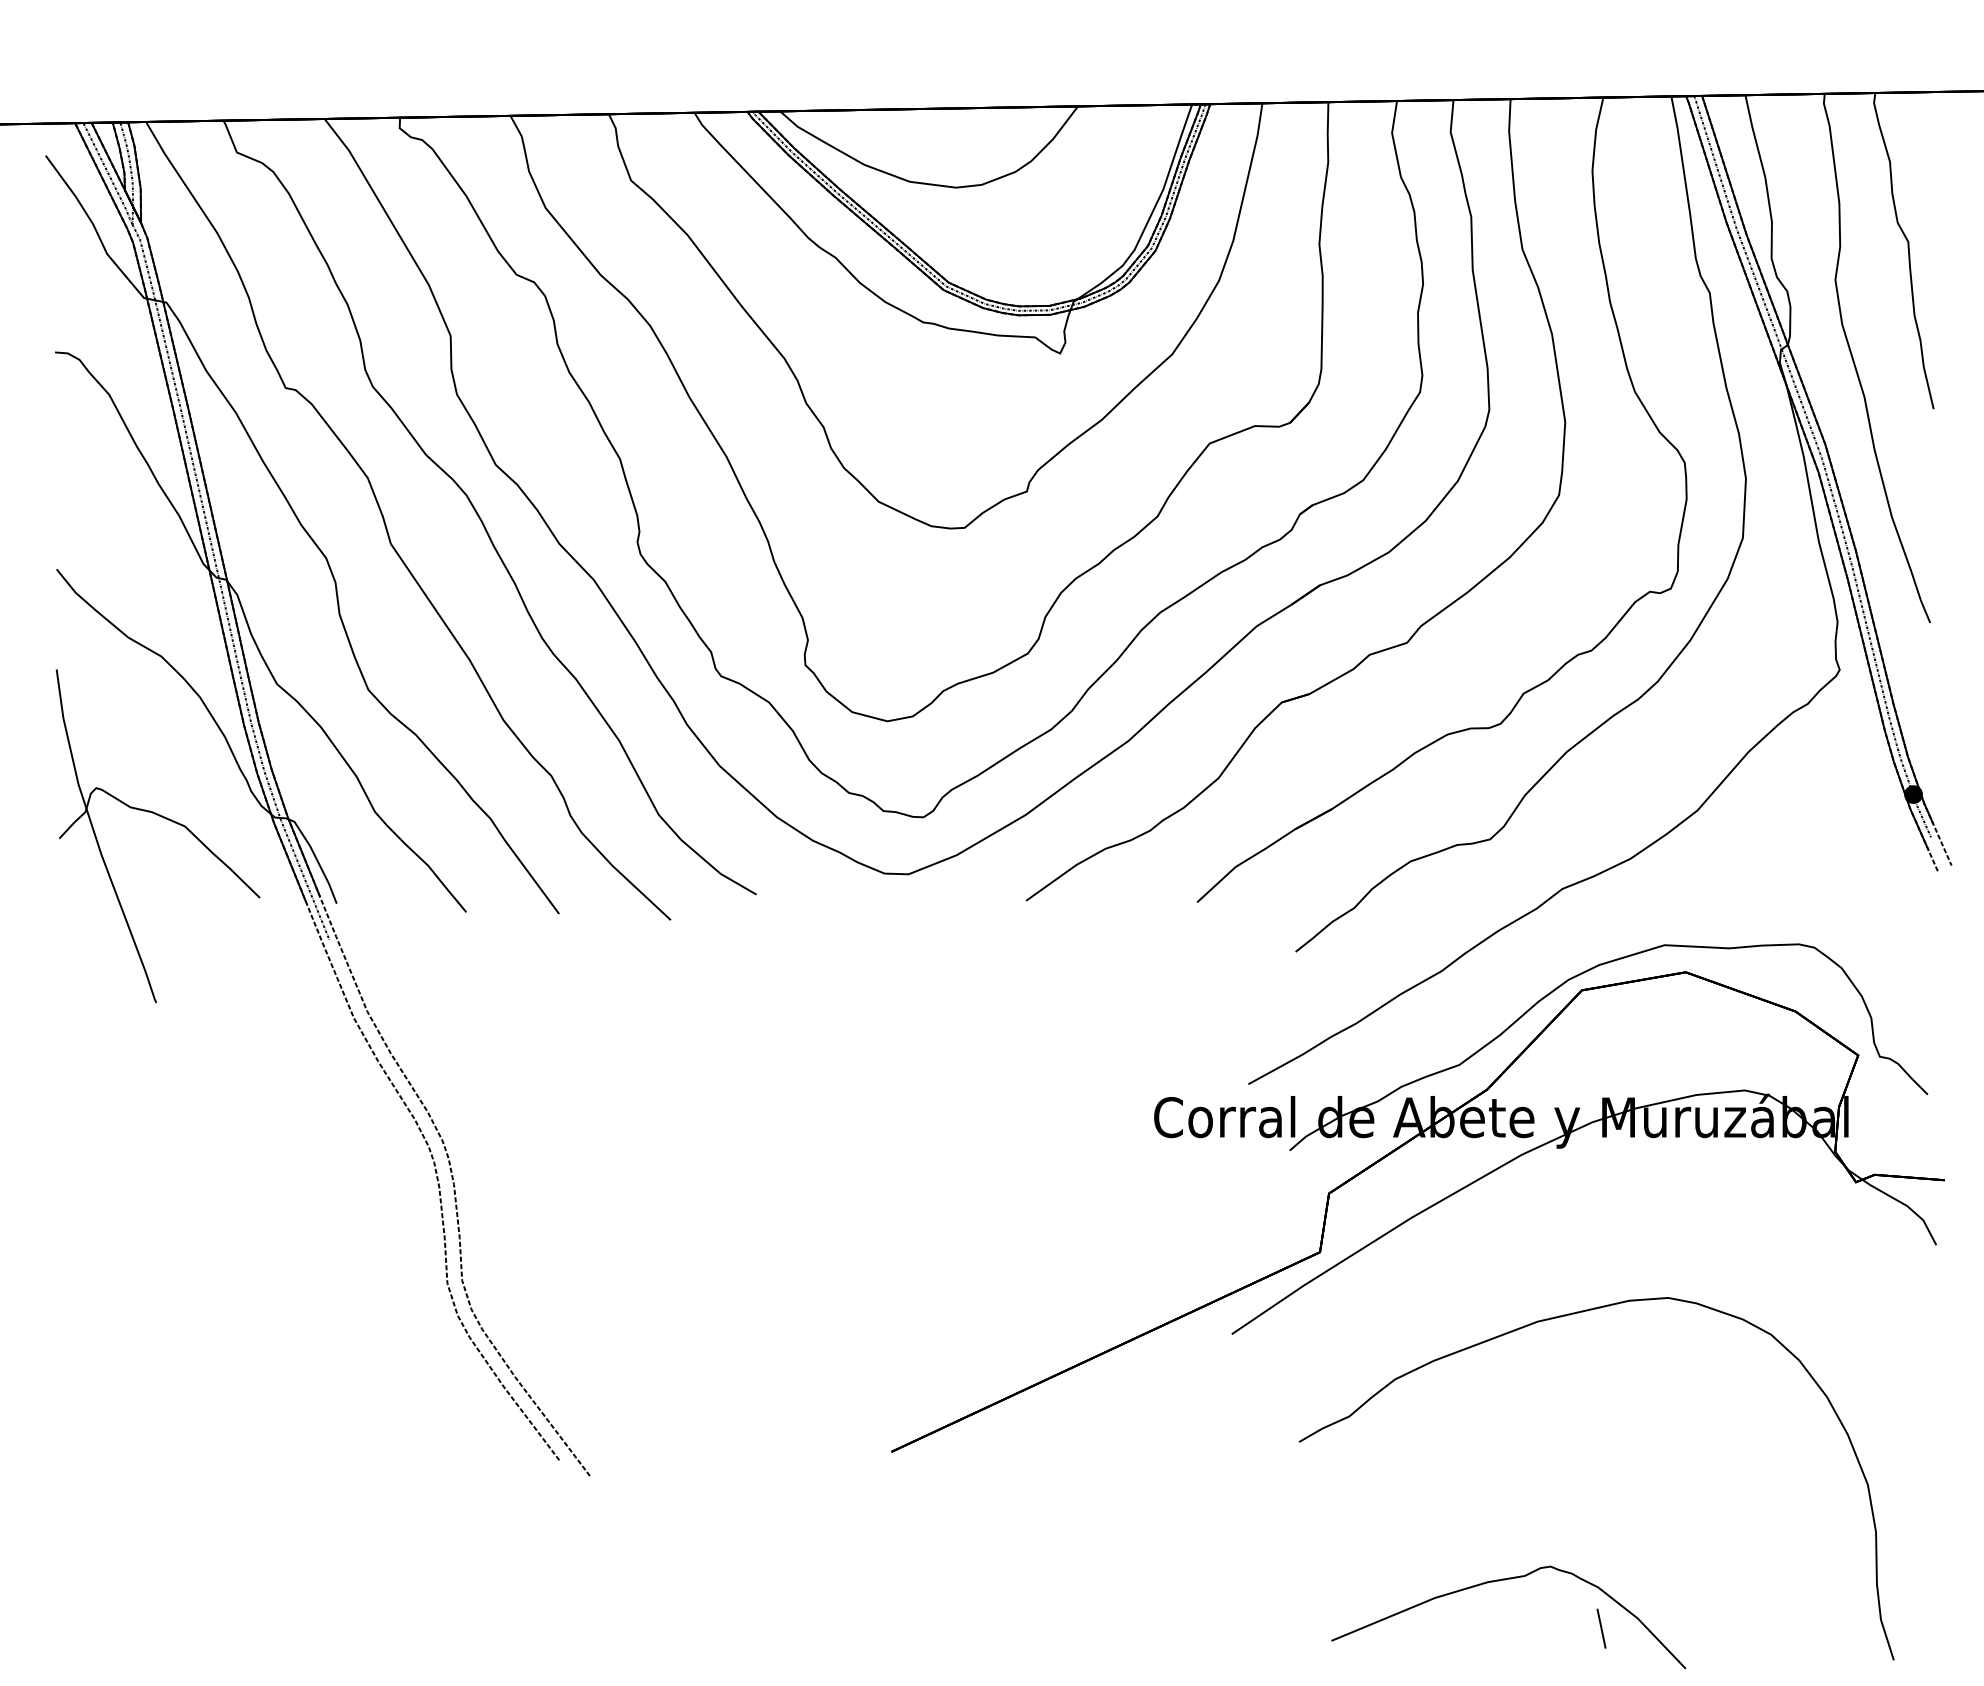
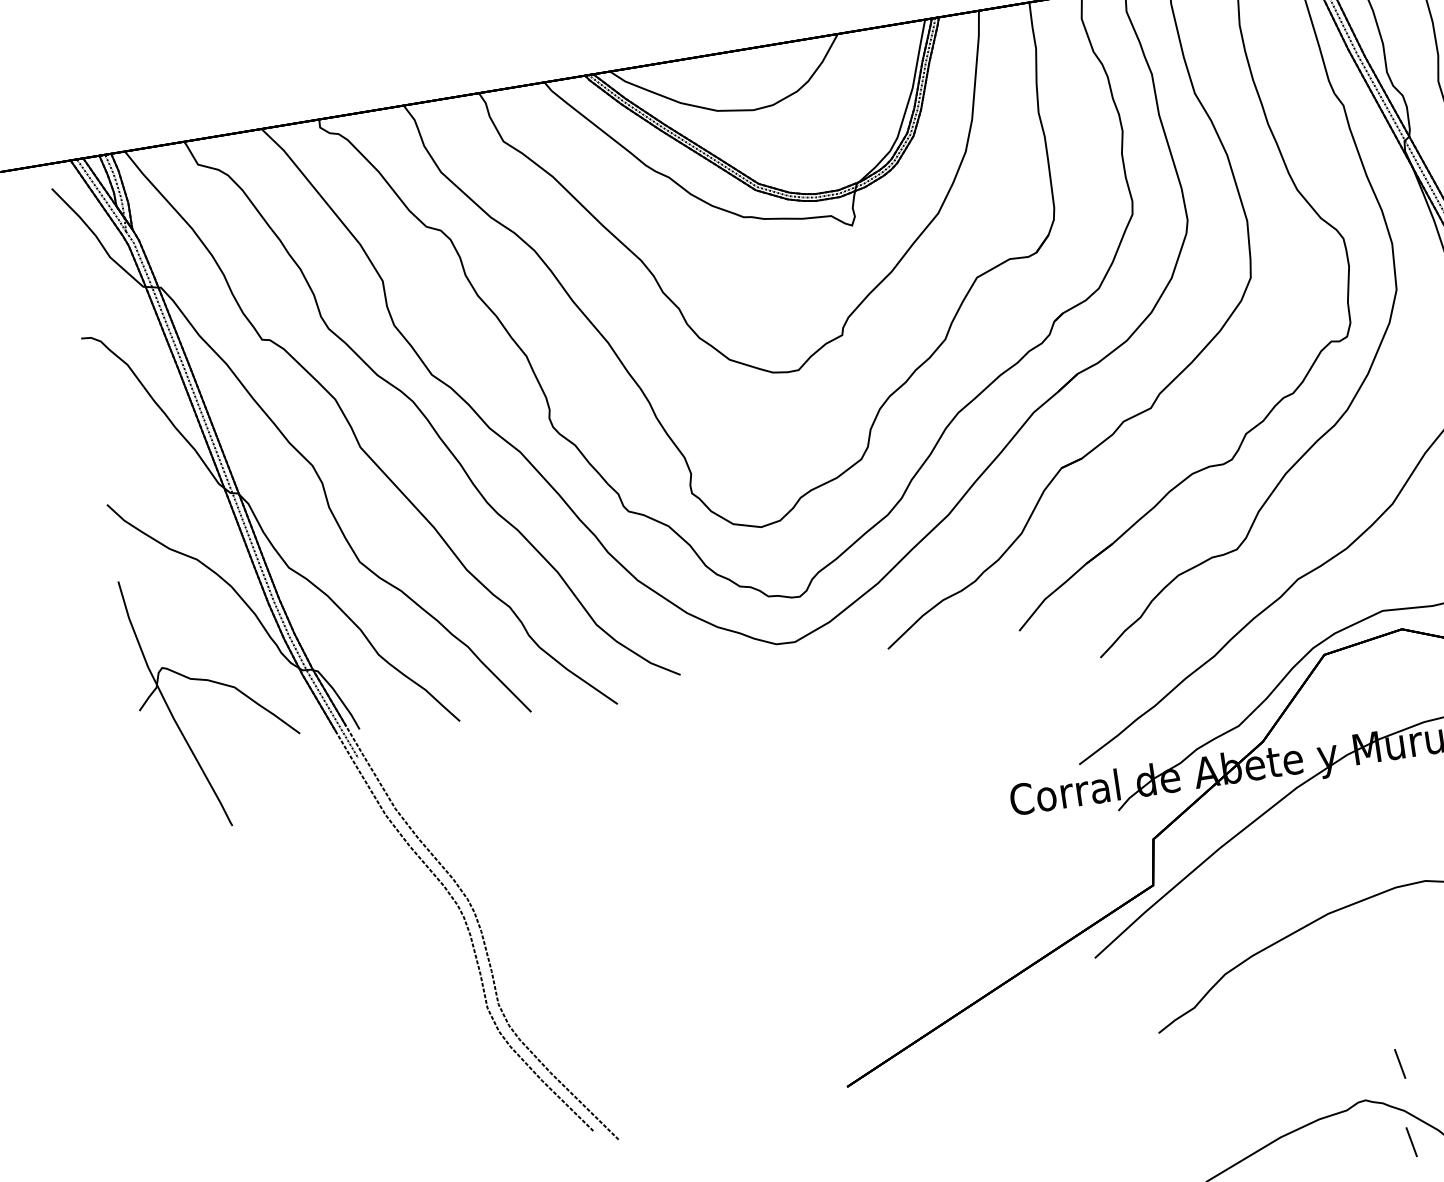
line: (1601, 1526) -> (1400, 1063), added

